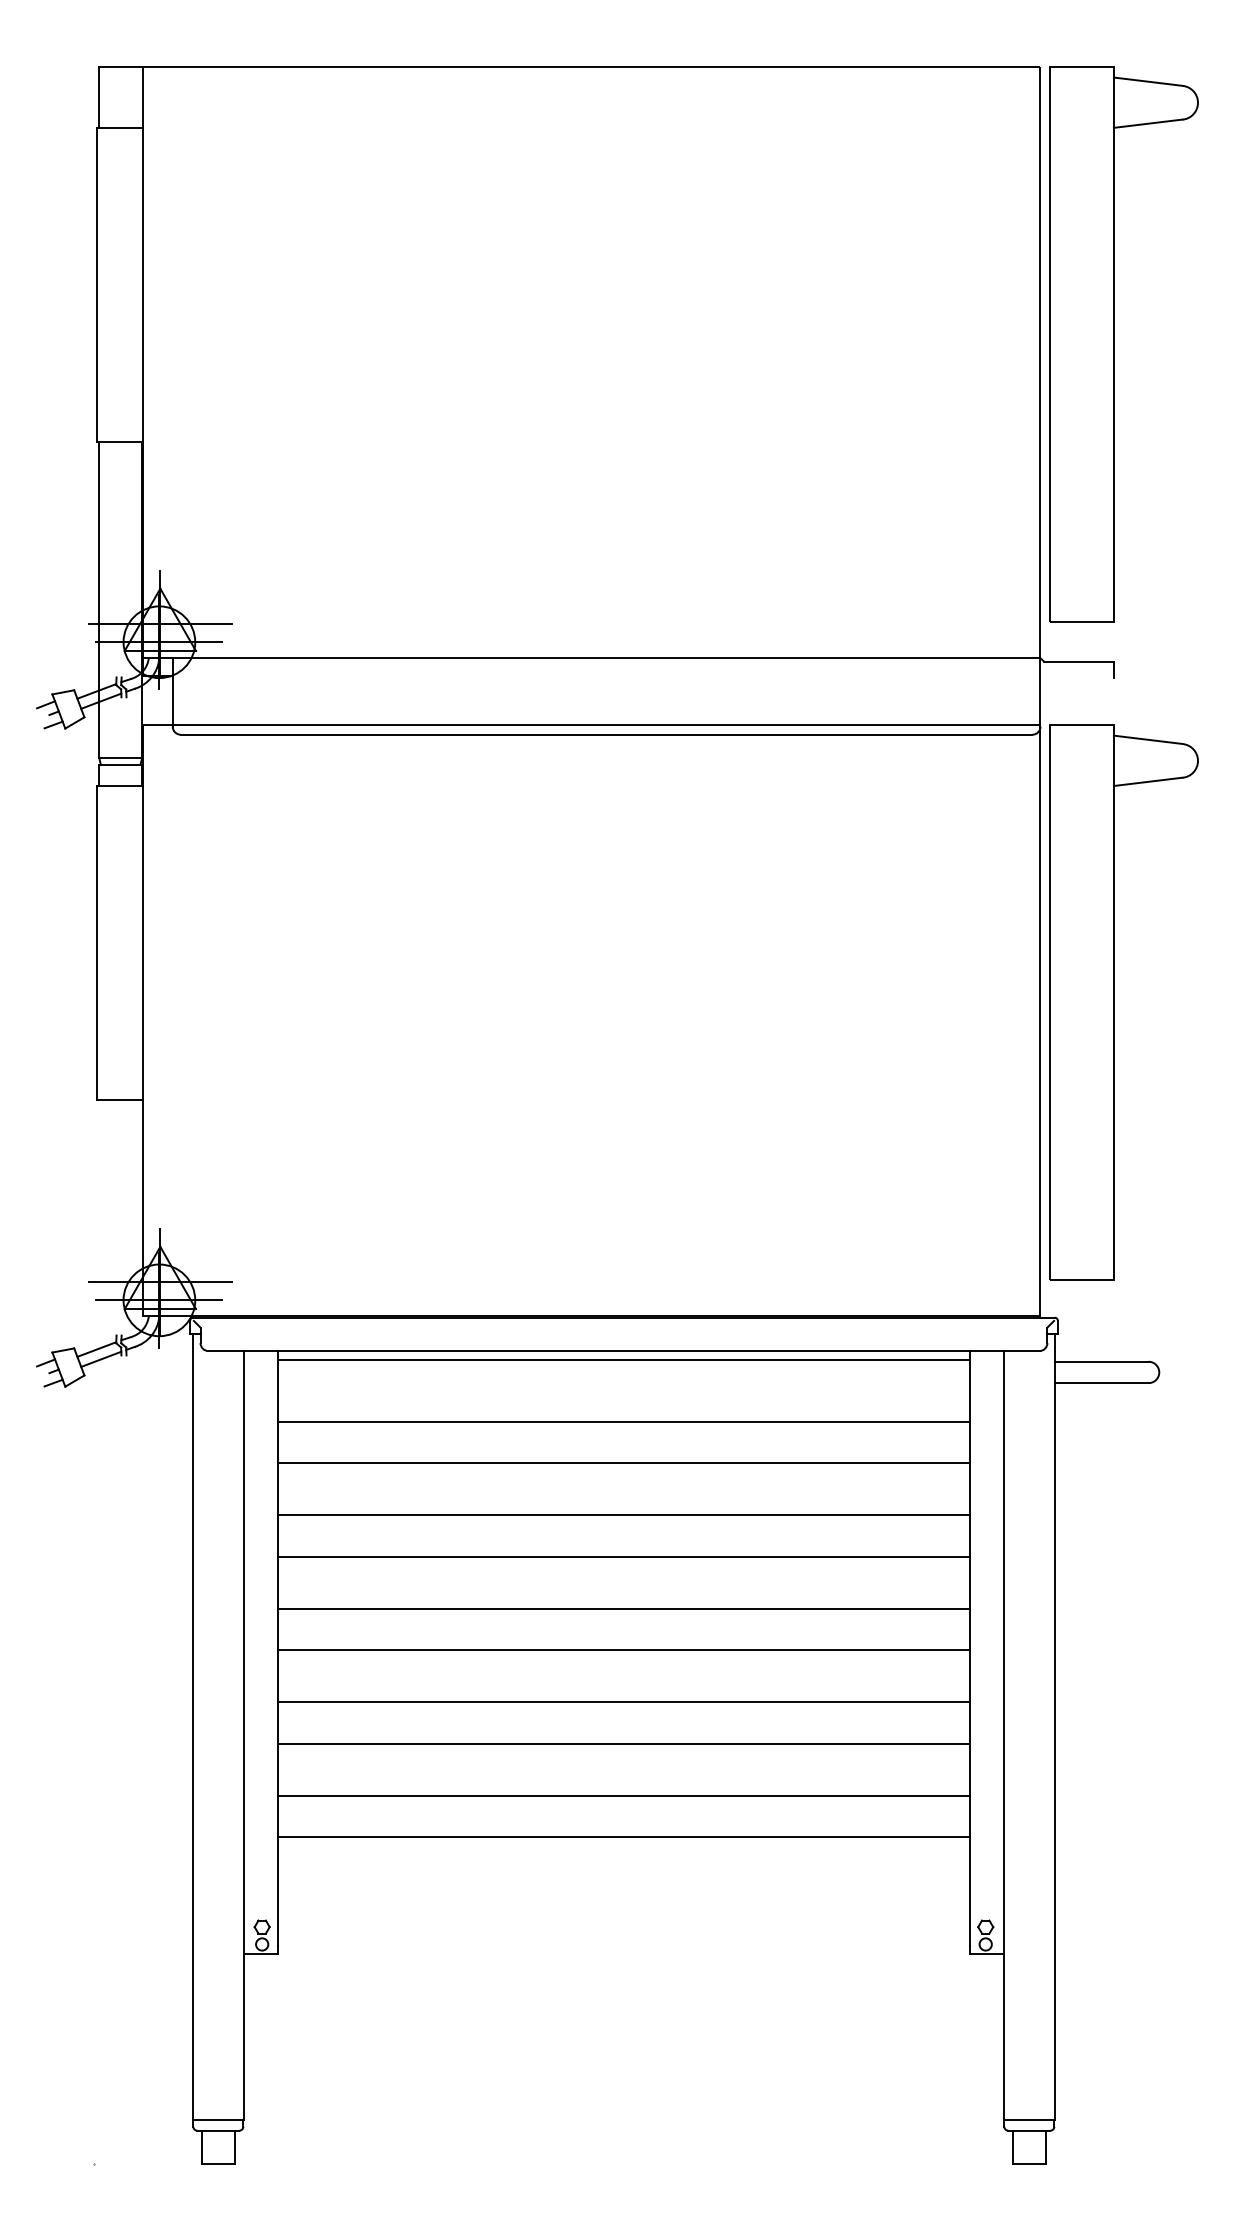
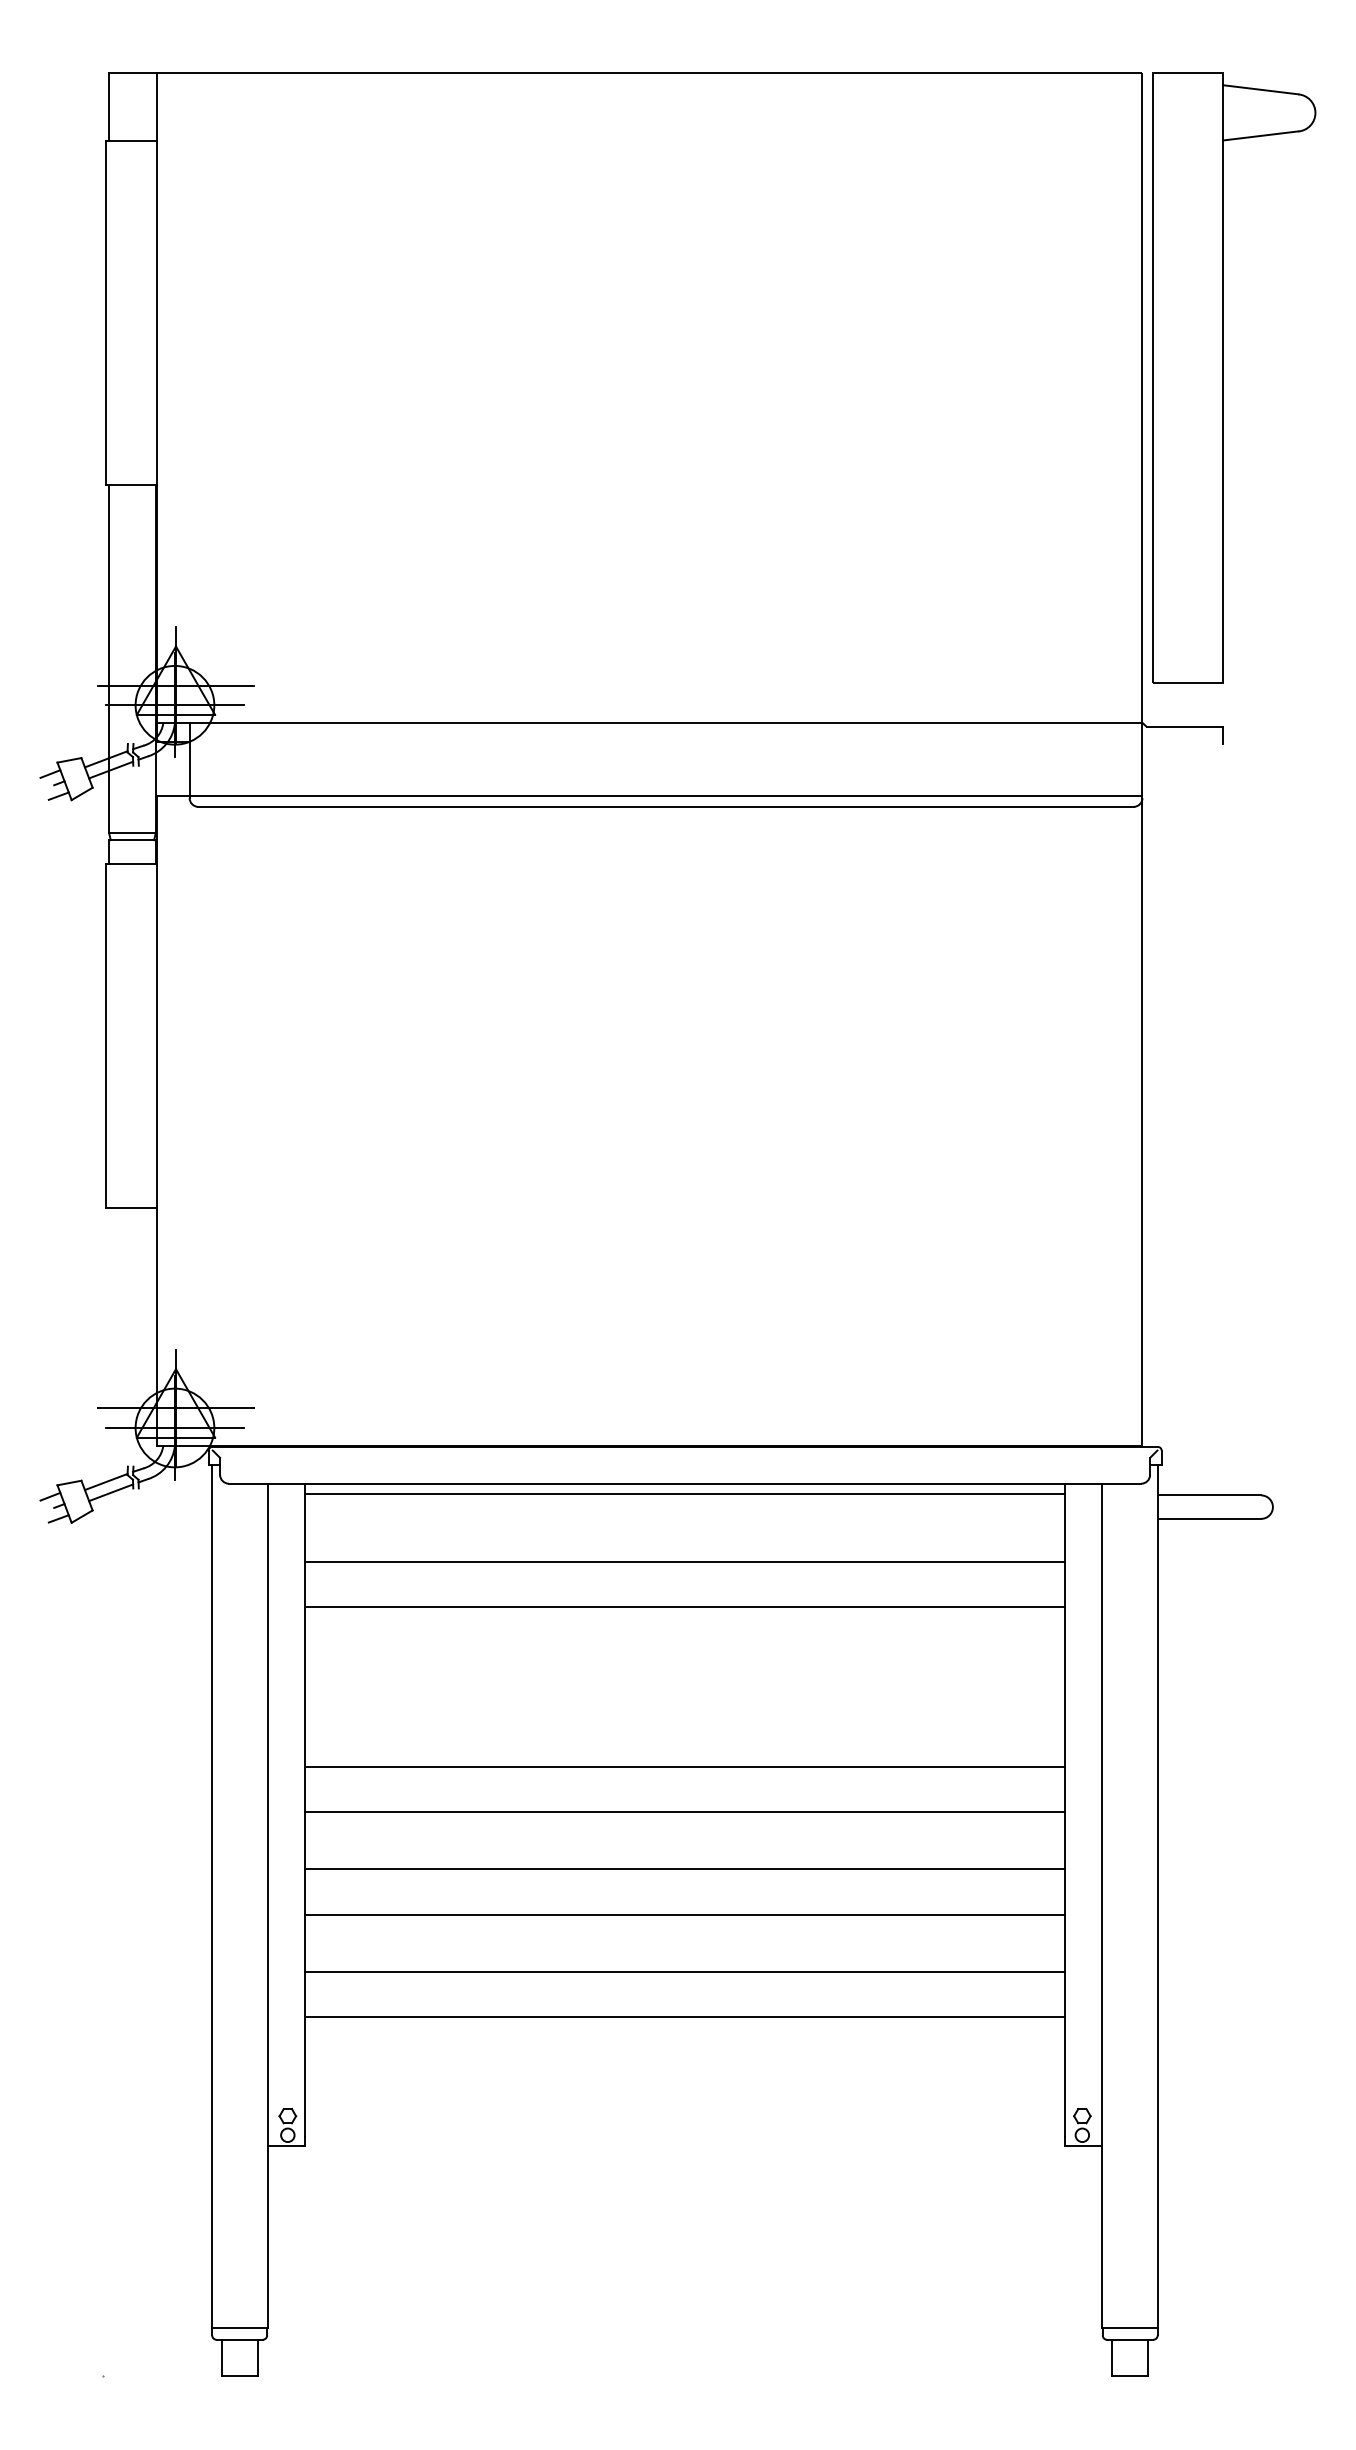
part: (1114, 1002) -> (1223, 1100), removed
line: (623, 1515) -> (684, 1664), removed
line: (623, 1556) -> (684, 1709), removed

